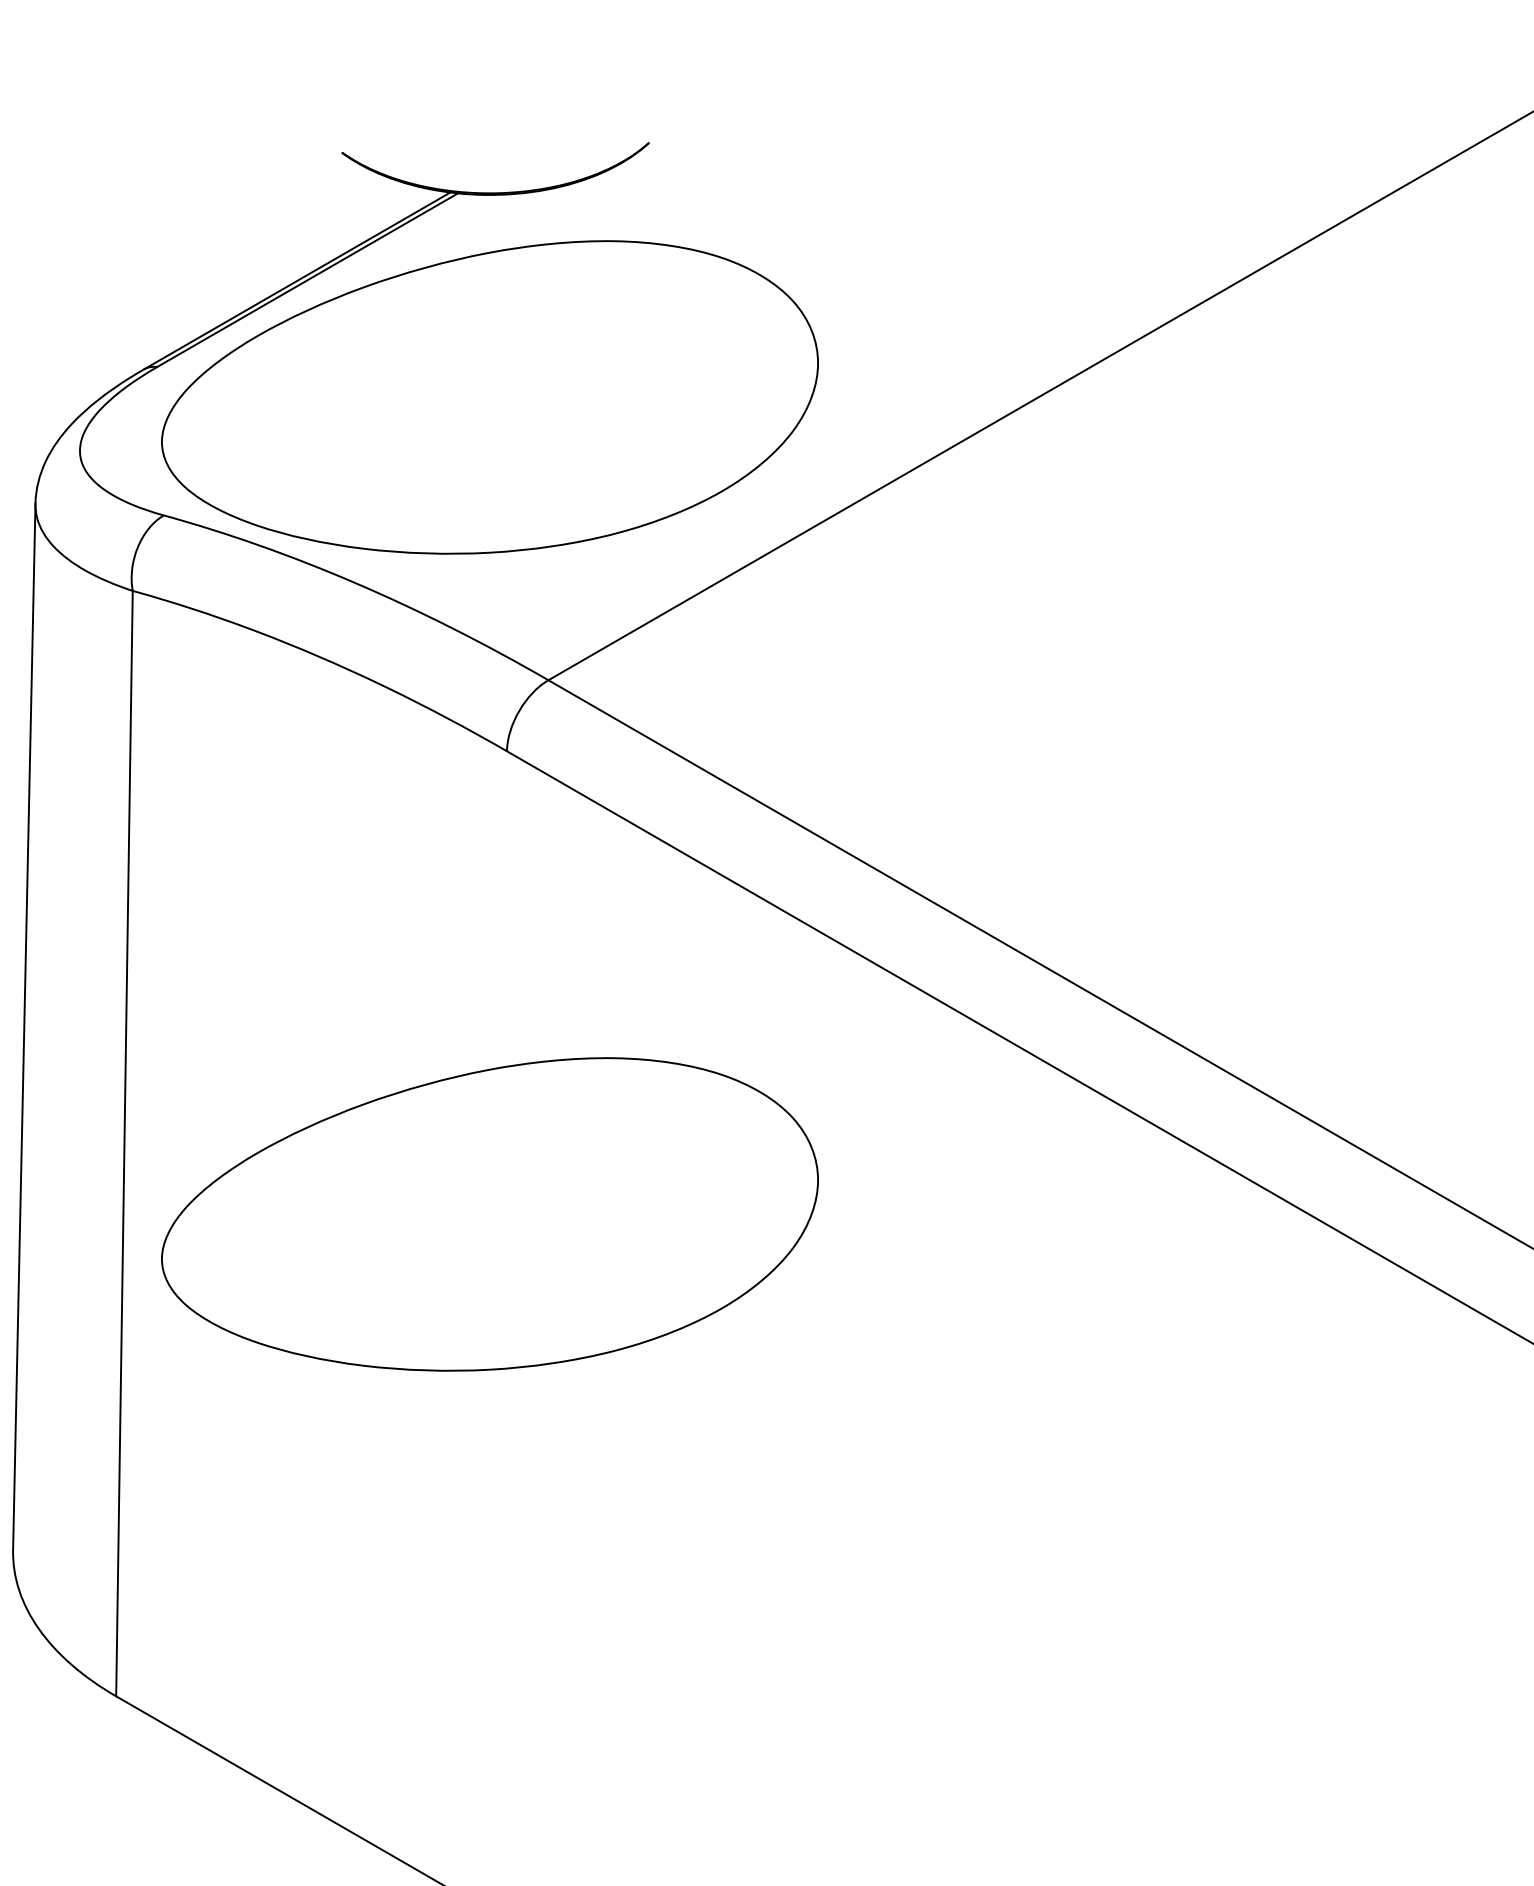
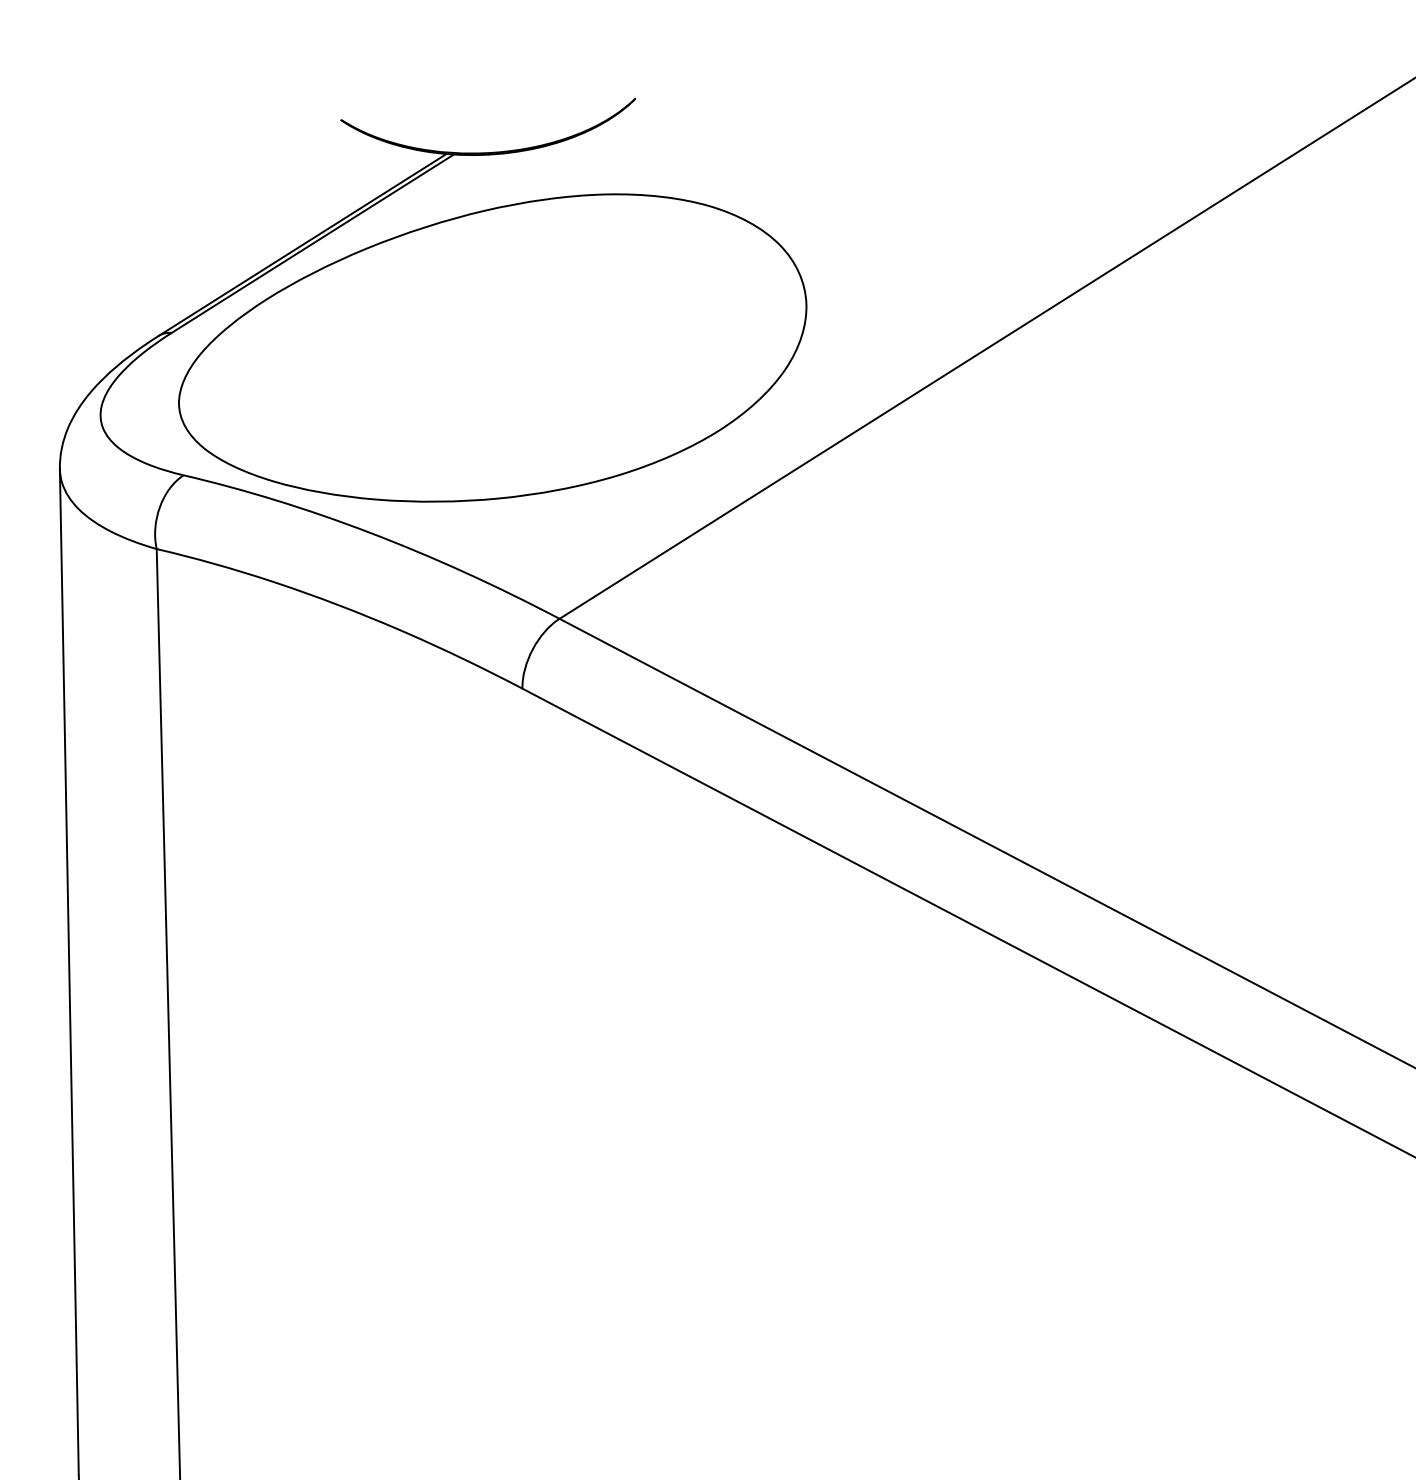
part: (489, 1214) -> (523, 1134), removed

